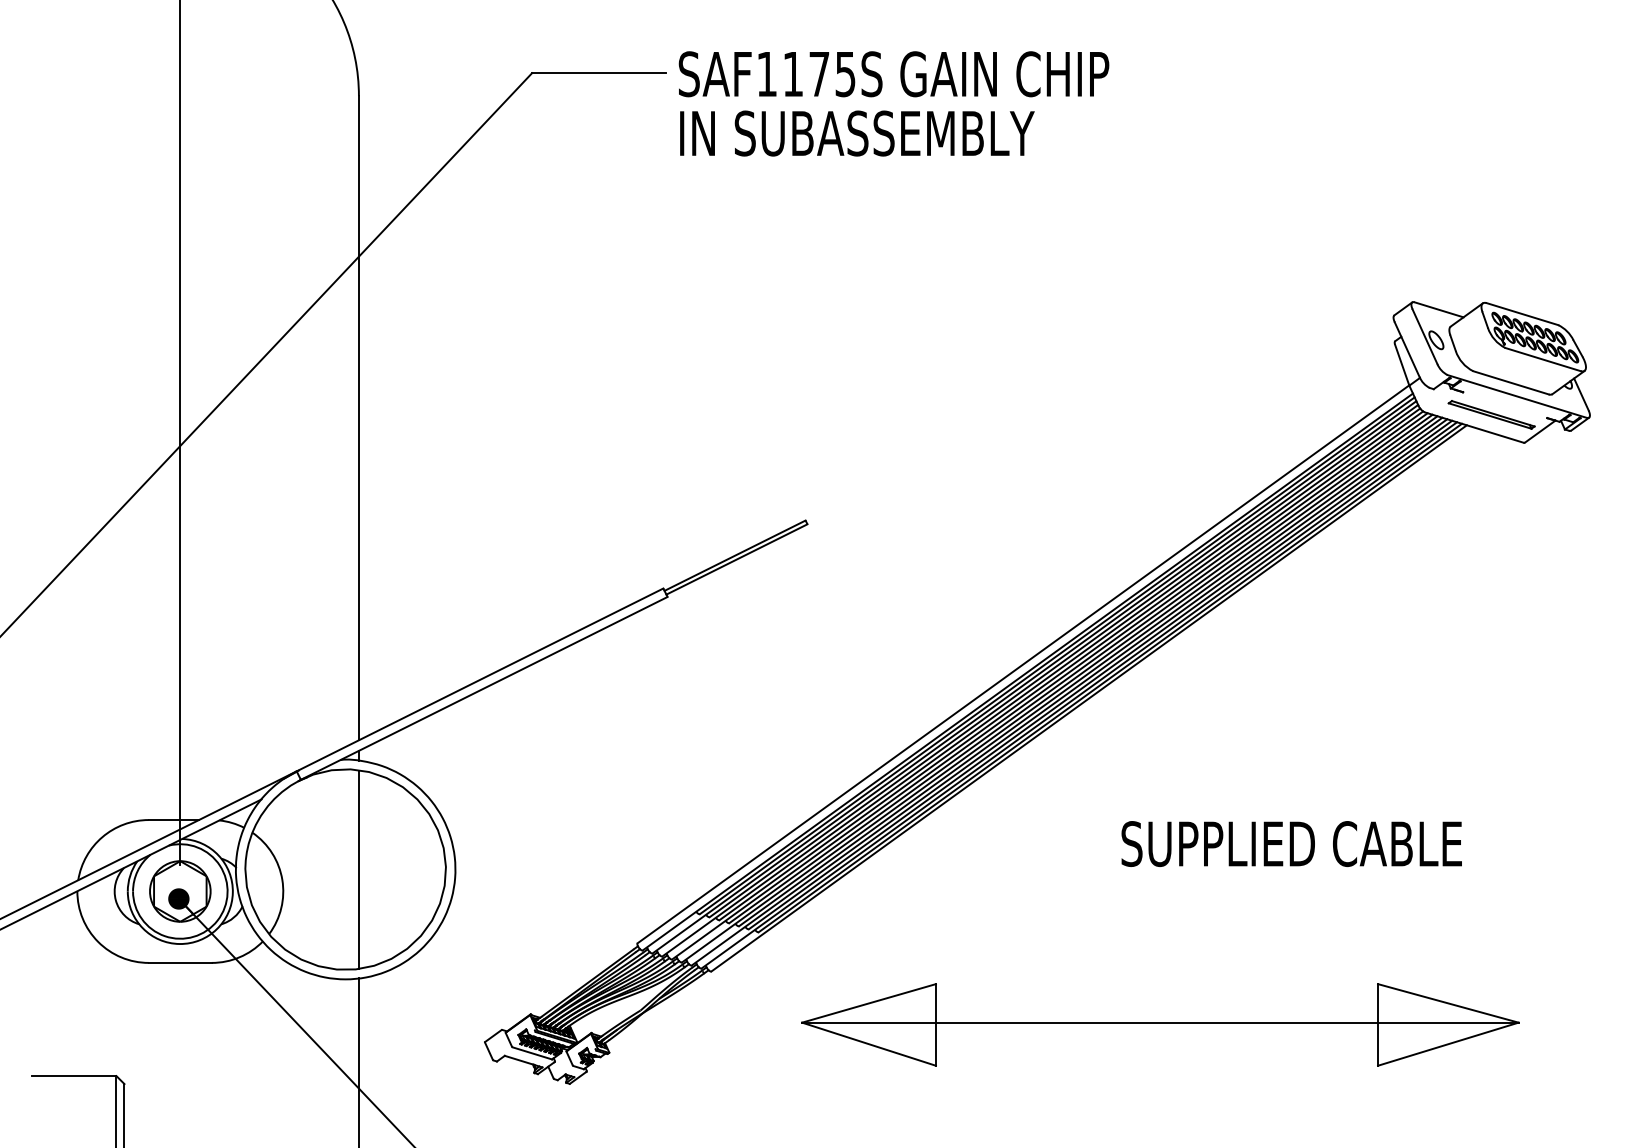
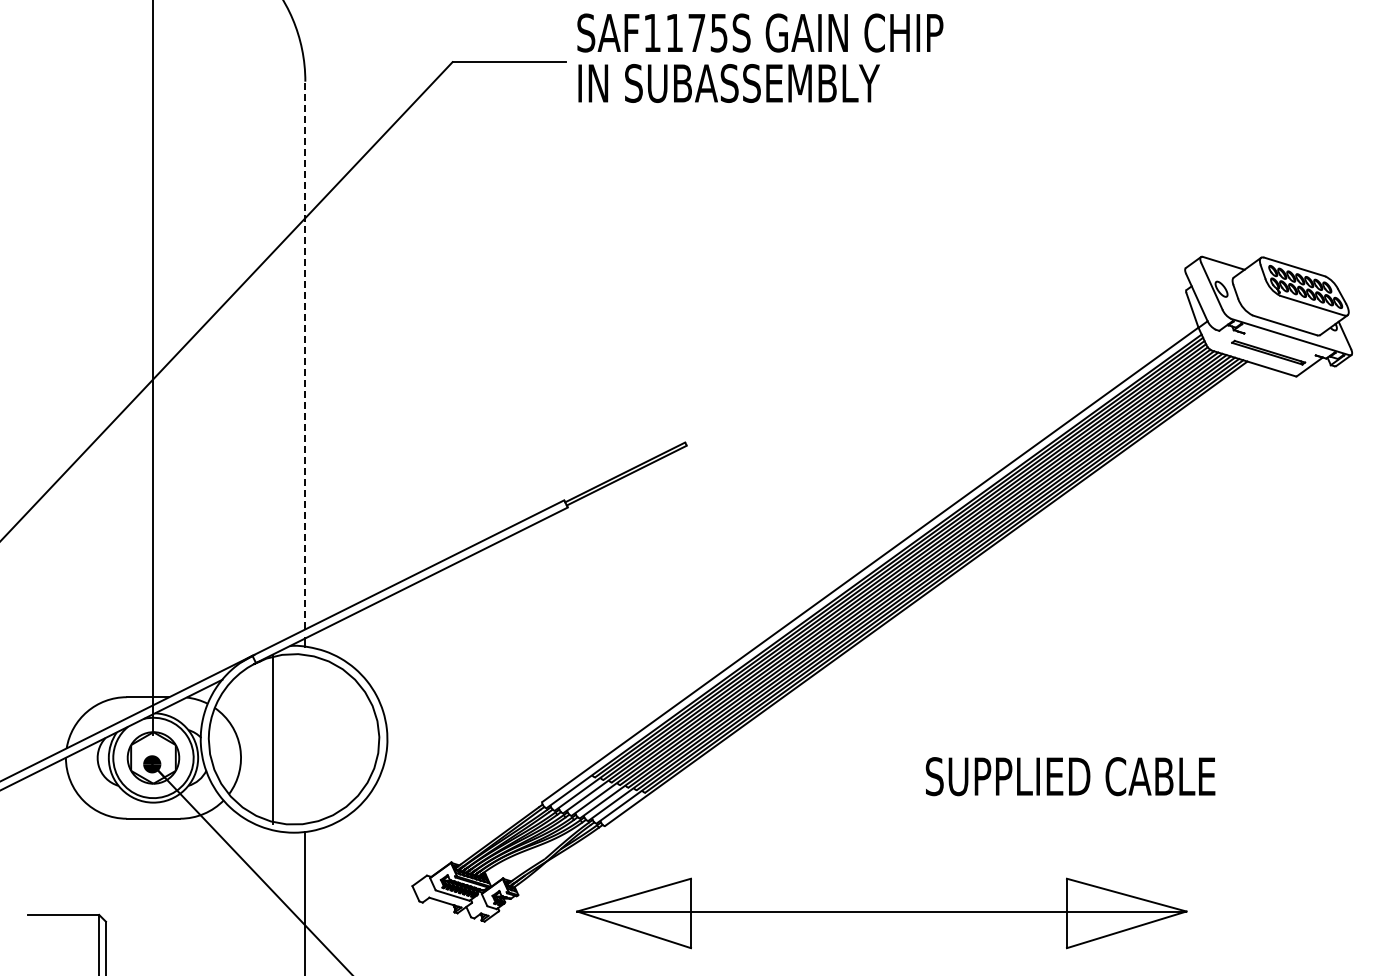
text: (894, 103) -> (760, 57), moved
line: (359, 418) -> (305, 355), solid -> dashed
text: (1291, 843) -> (1070, 776), moved
line: (359, 869) -> (273, 739), moved
part: (1159, 1024) -> (881, 913), moved

